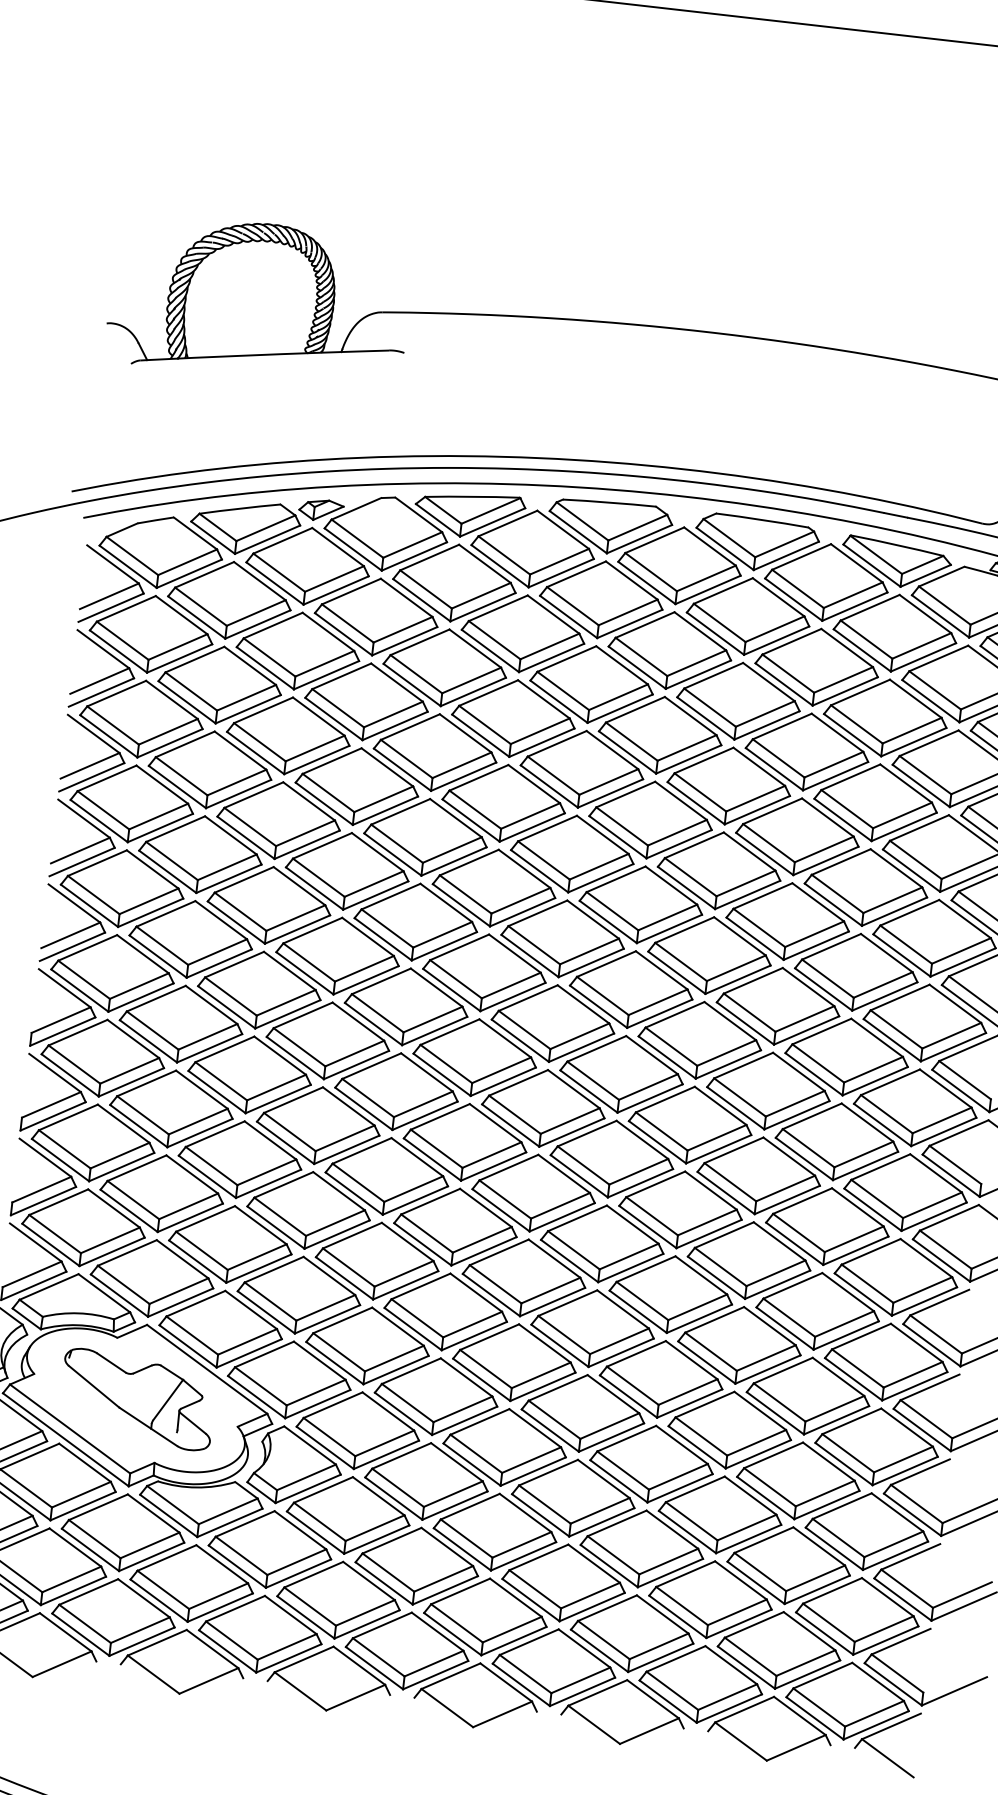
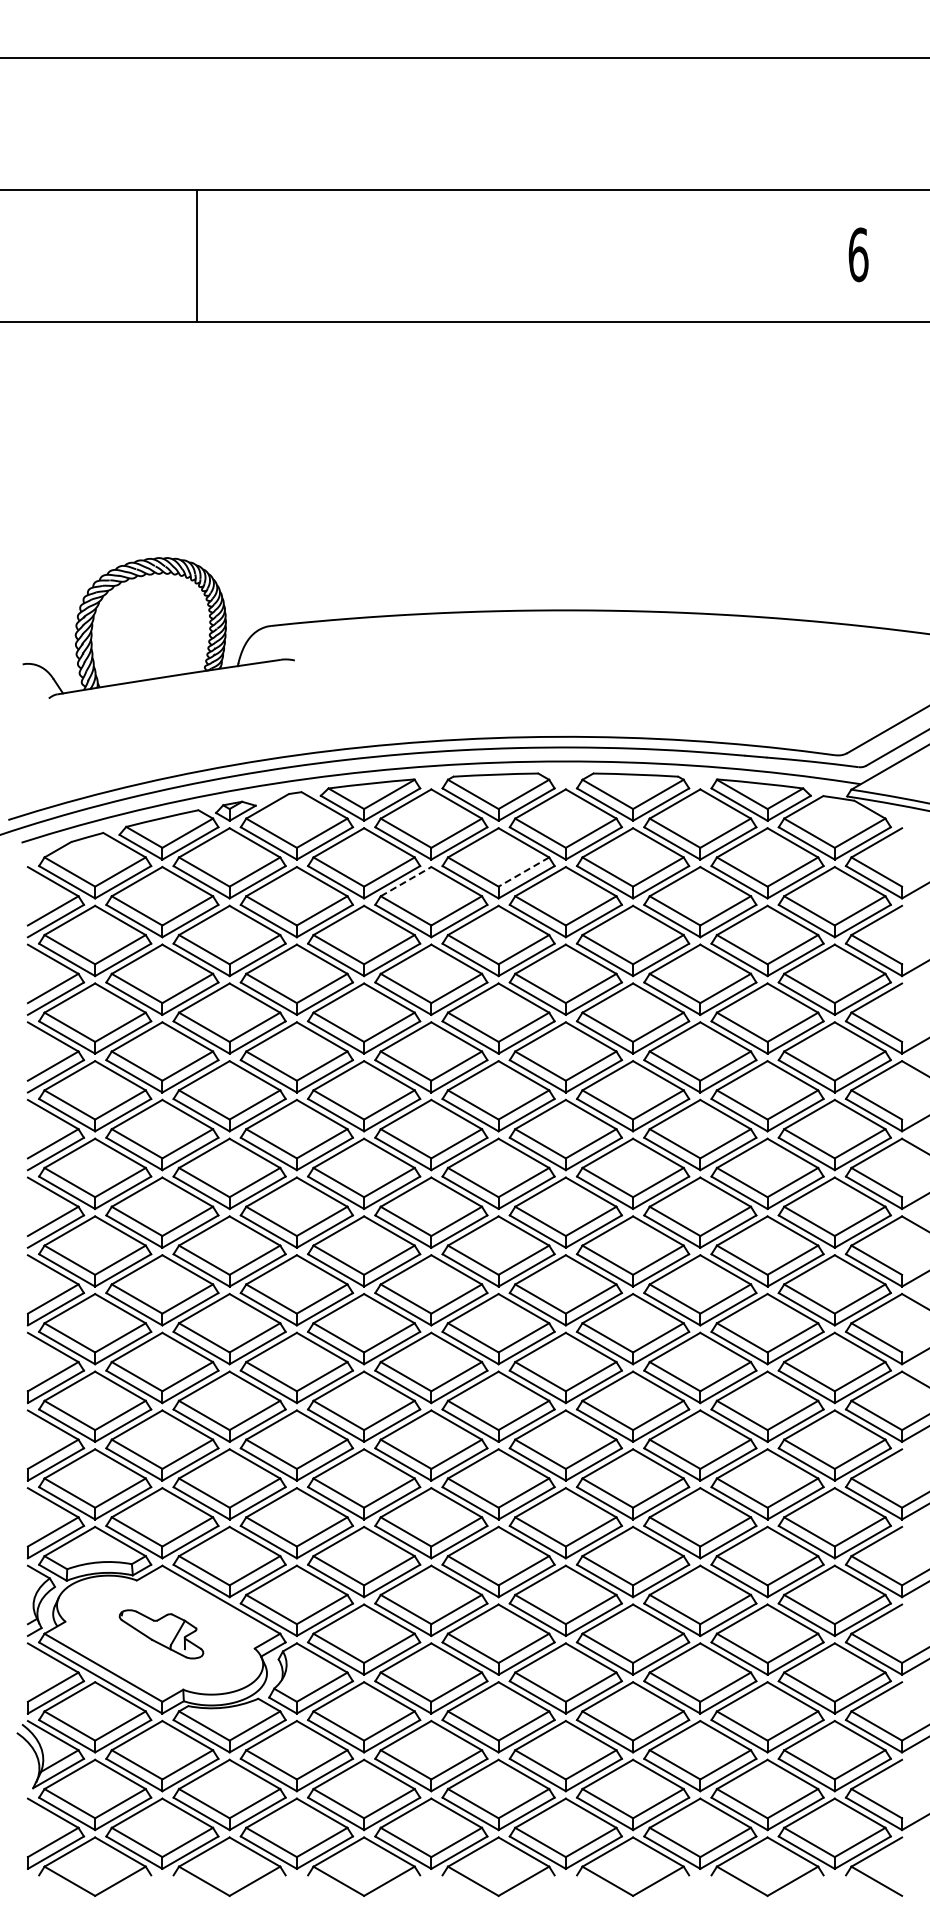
line: (498, 608) -> (406, 881), solid -> dashed
line: (627, 612) -> (523, 872), solid -> dashed
part: (137, 1399) -> (161, 1634), size x0.6

